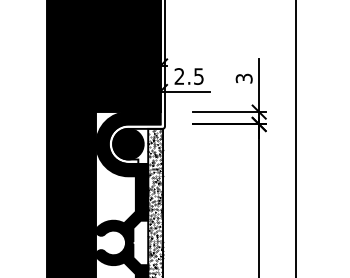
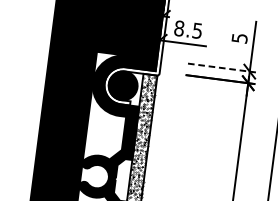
text: (179, 76) -> (179, 28), 2.5 -> 8.5
text: (243, 78) -> (239, 38), 3 -> 5
line: (230, 112) -> (222, 68), solid -> dashed

